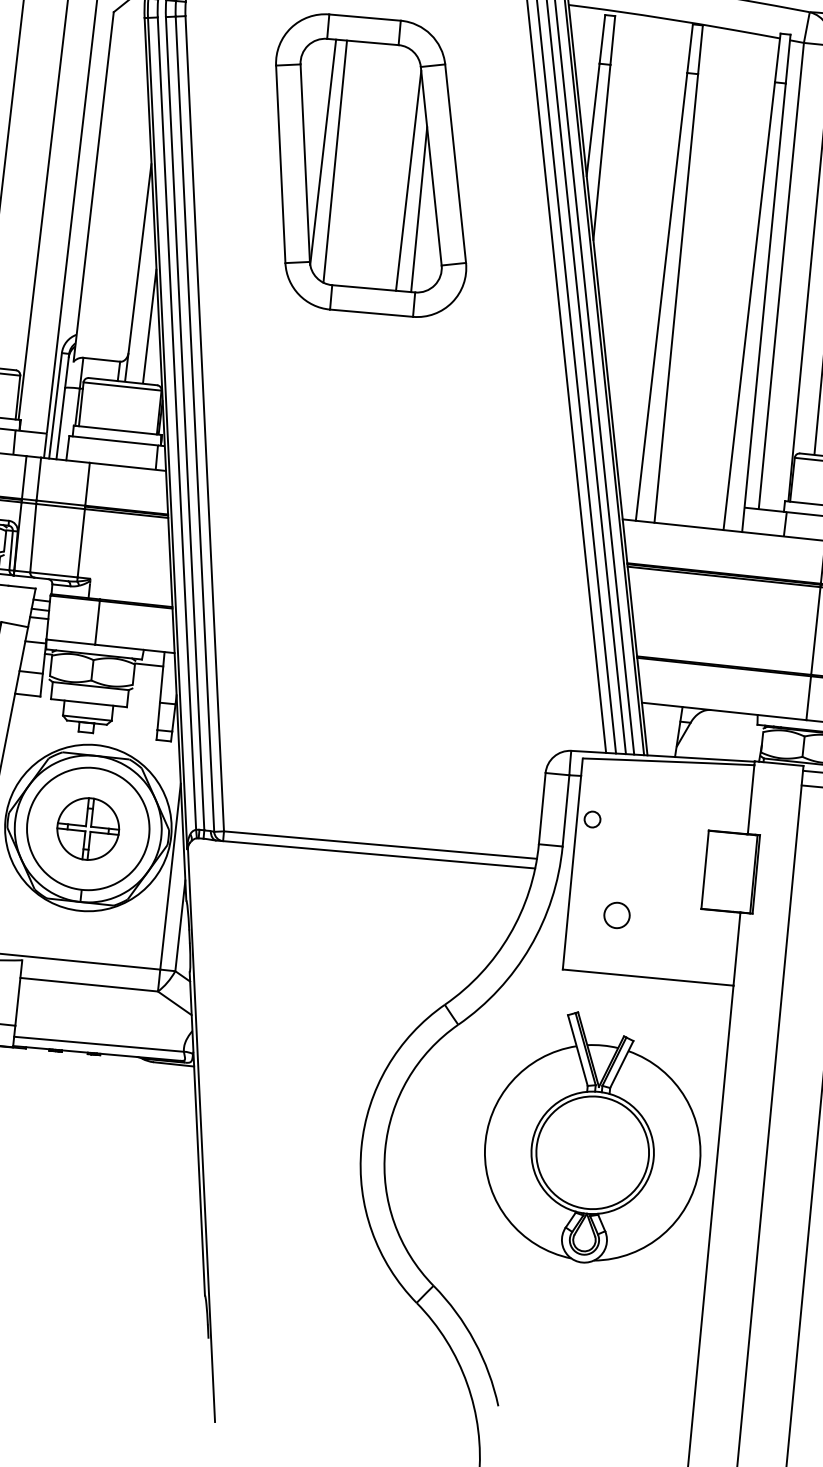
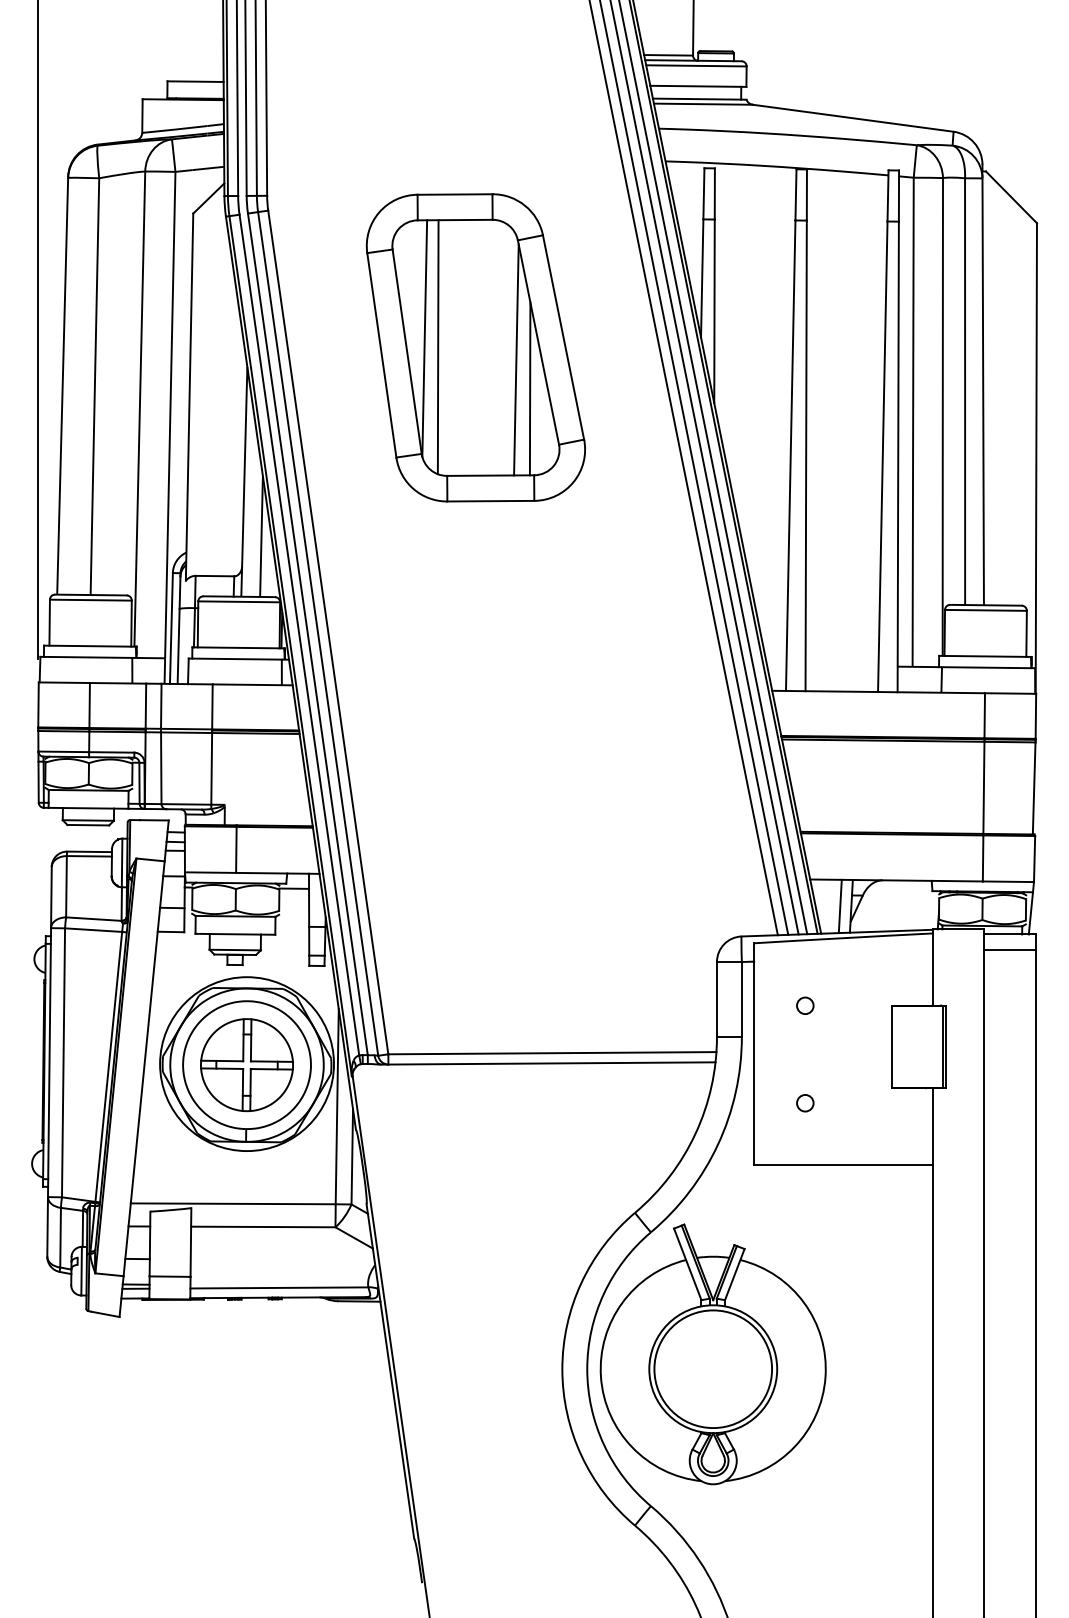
line: (667, 731) -> (839, 906), added
circle: (592, 819) -> (805, 1005), moved
part: (87, 829) -> (246, 1065), size x1.43
circle: (617, 915) -> (805, 1103), size x0.62
part: (593, 1138) -> (712, 1354), moved

